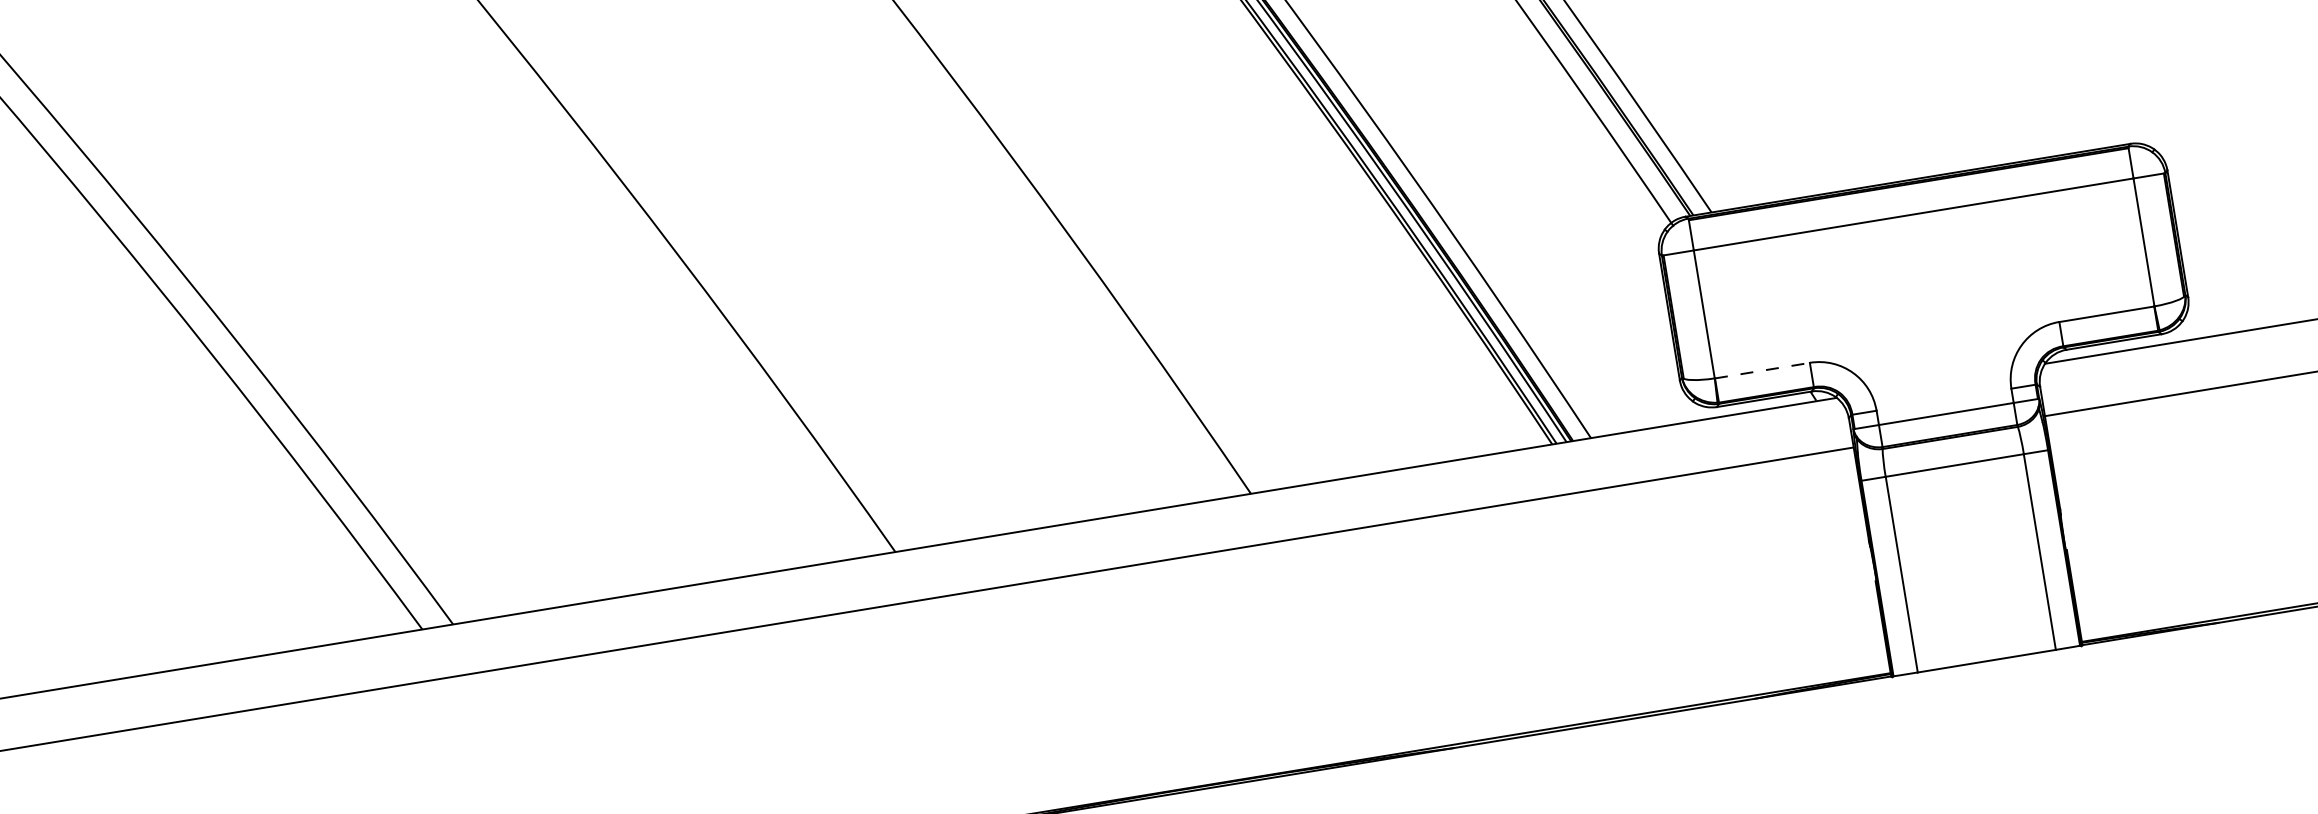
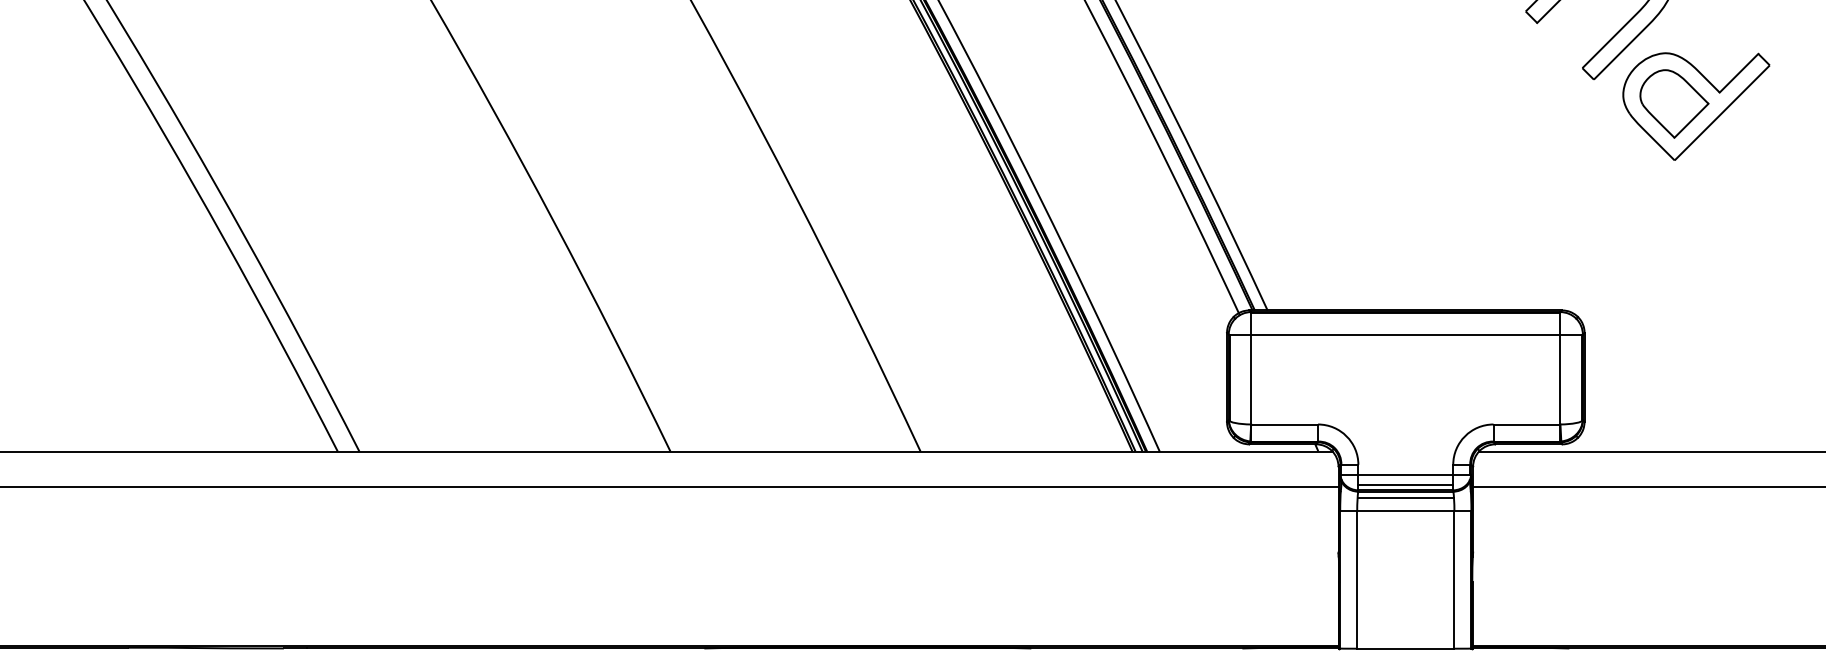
line: (1763, 370) -> (1285, 424), dashed -> solid
line: (1948, 429) -> (1405, 485), added
line: (1951, 447) -> (1405, 498), added

